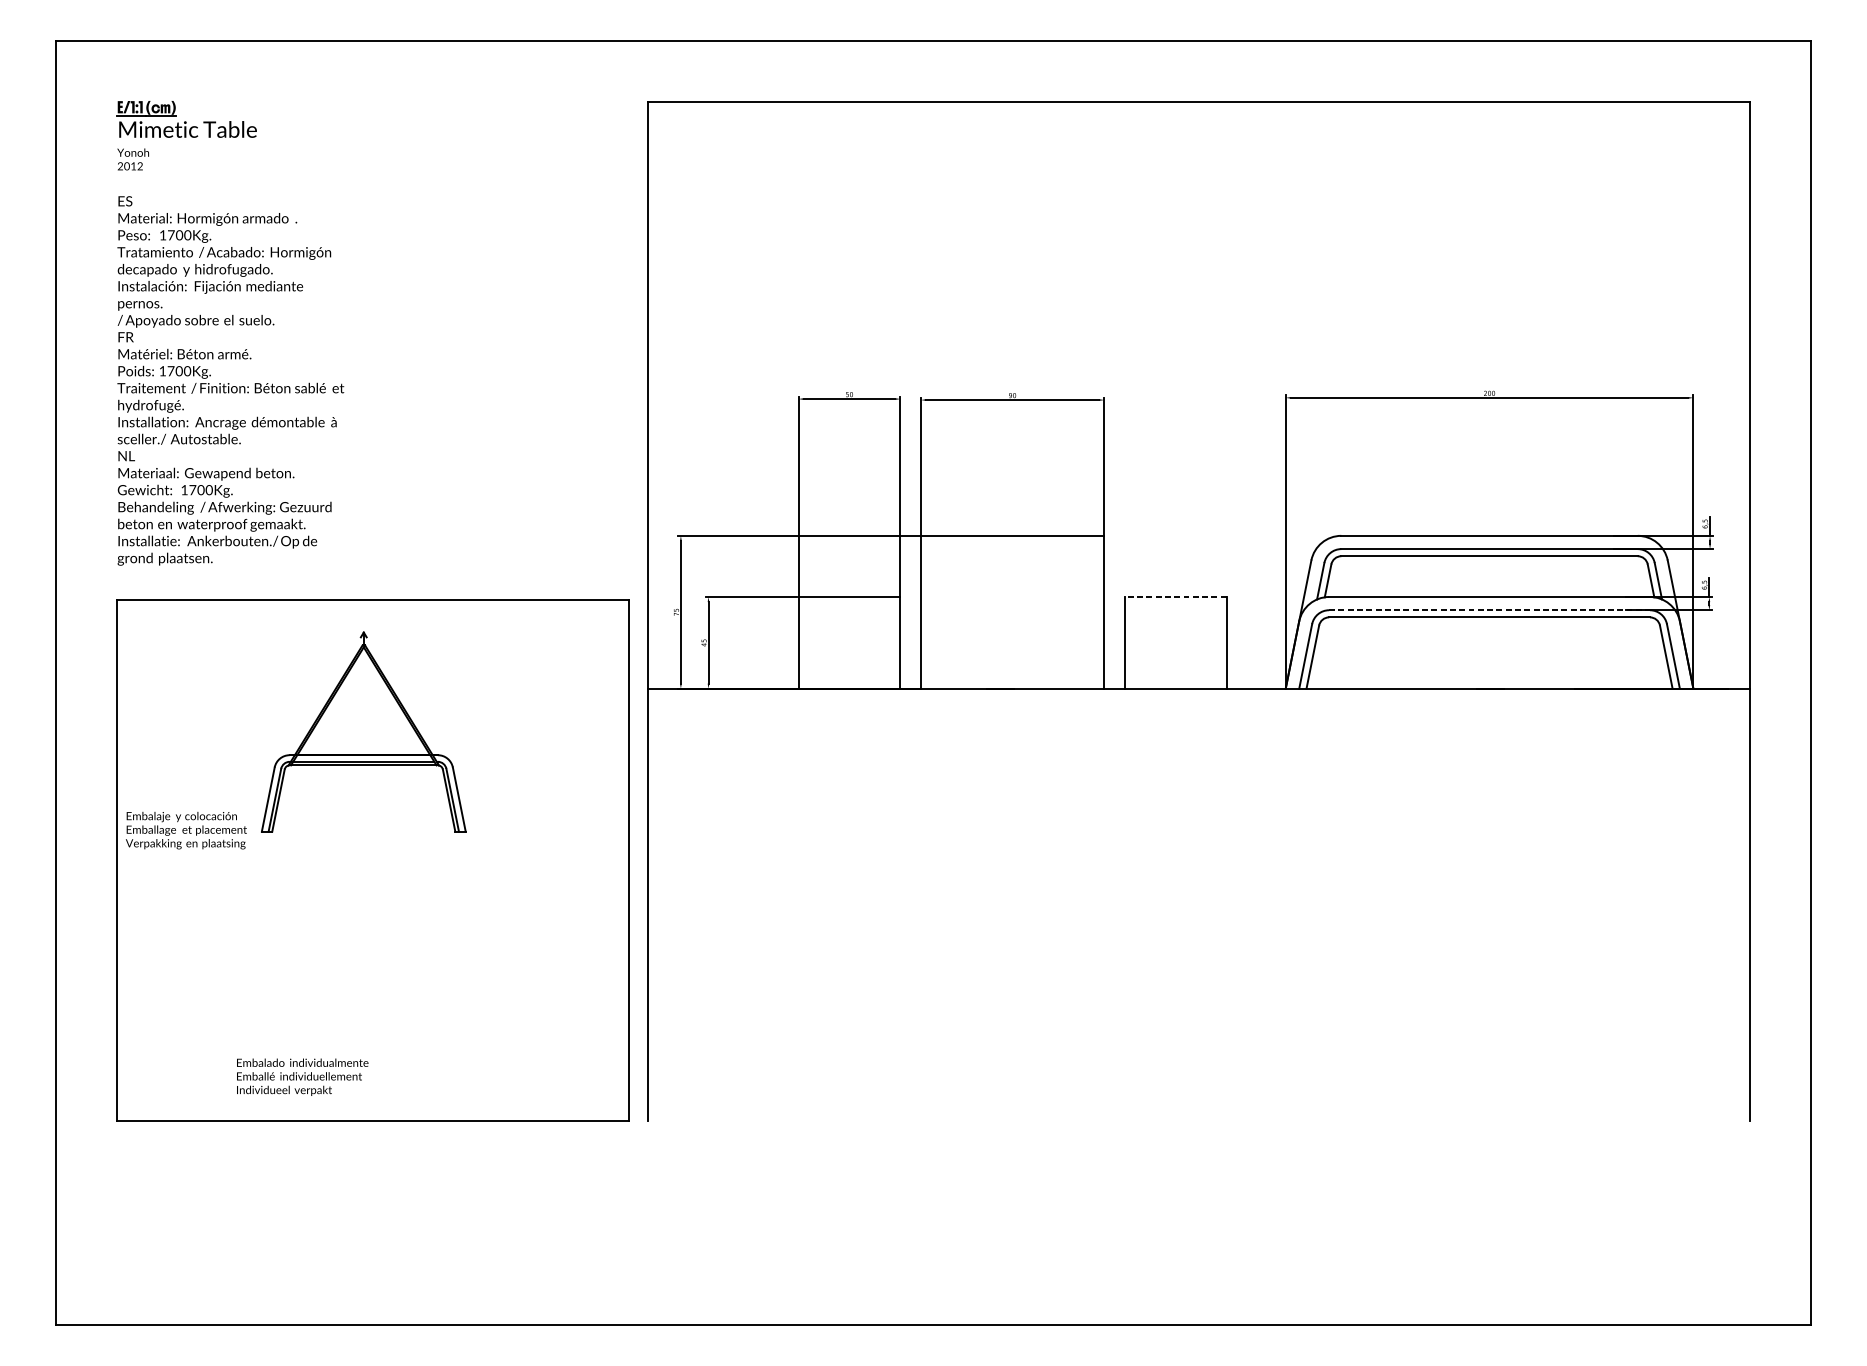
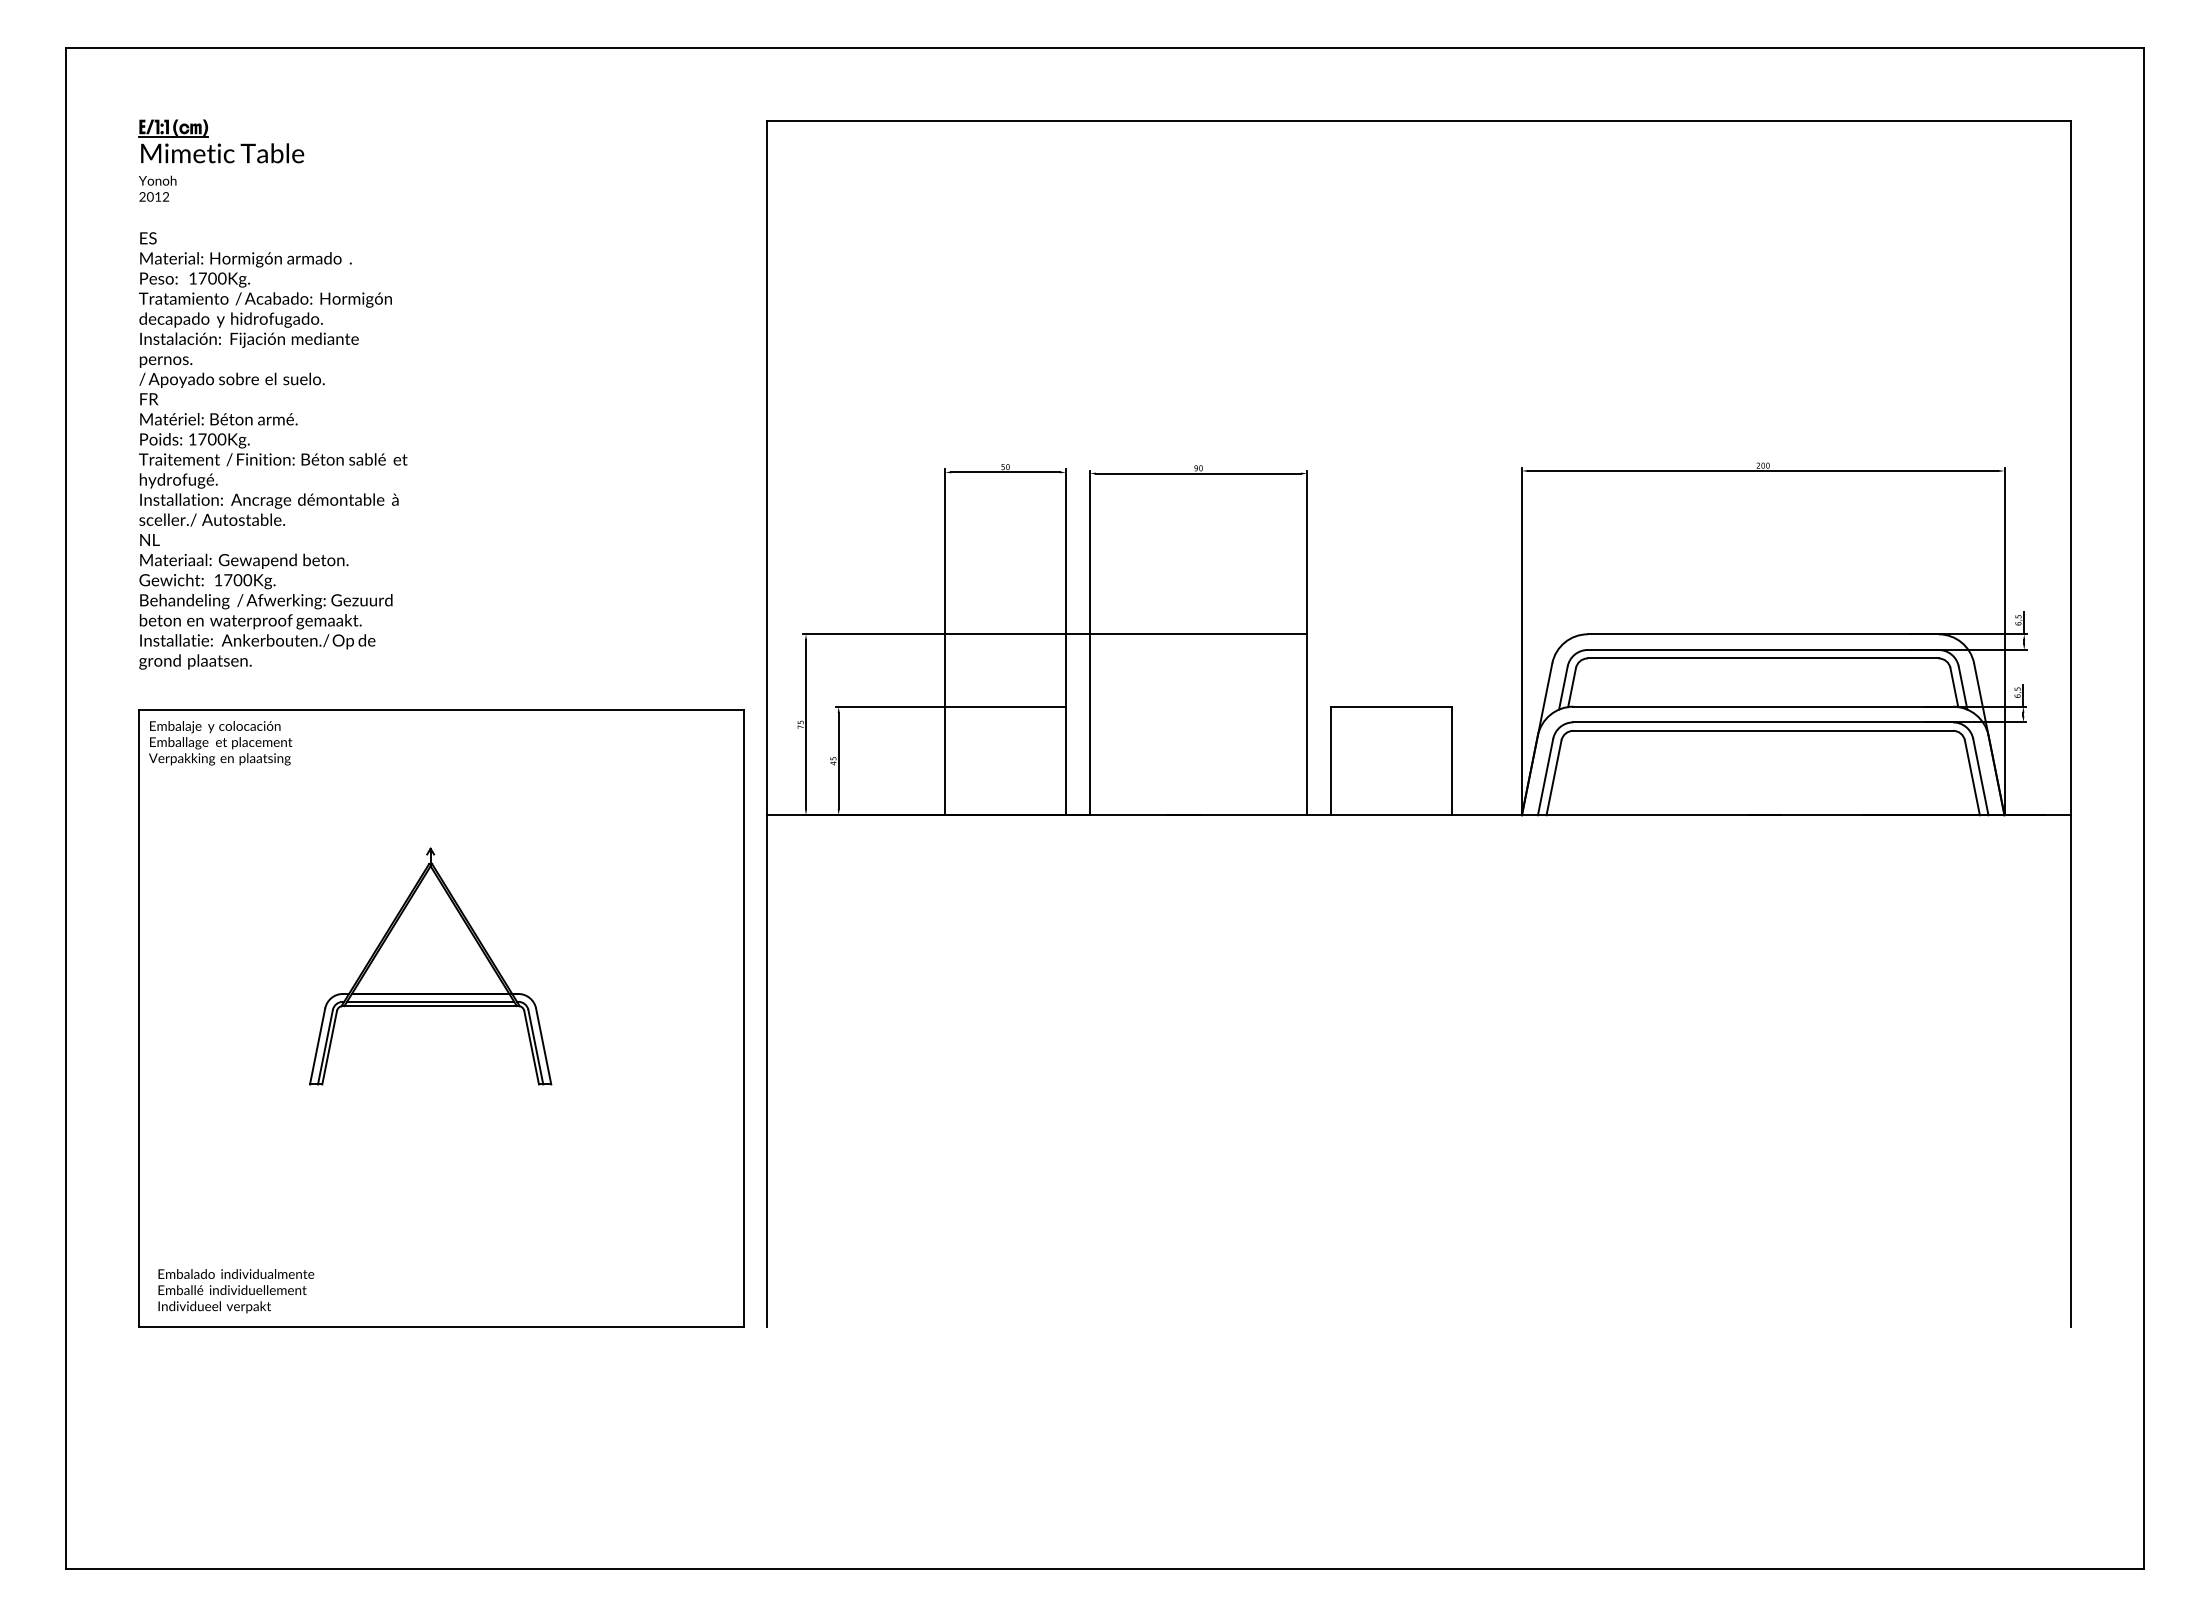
line: (1175, 596) -> (1391, 706), dashed -> solid
line: (1489, 610) -> (1763, 722), dashed -> solid
part: (363, 731) -> (430, 966), moved
text: (186, 830) -> (220, 743), moved
text: (302, 1077) -> (236, 1291), moved

